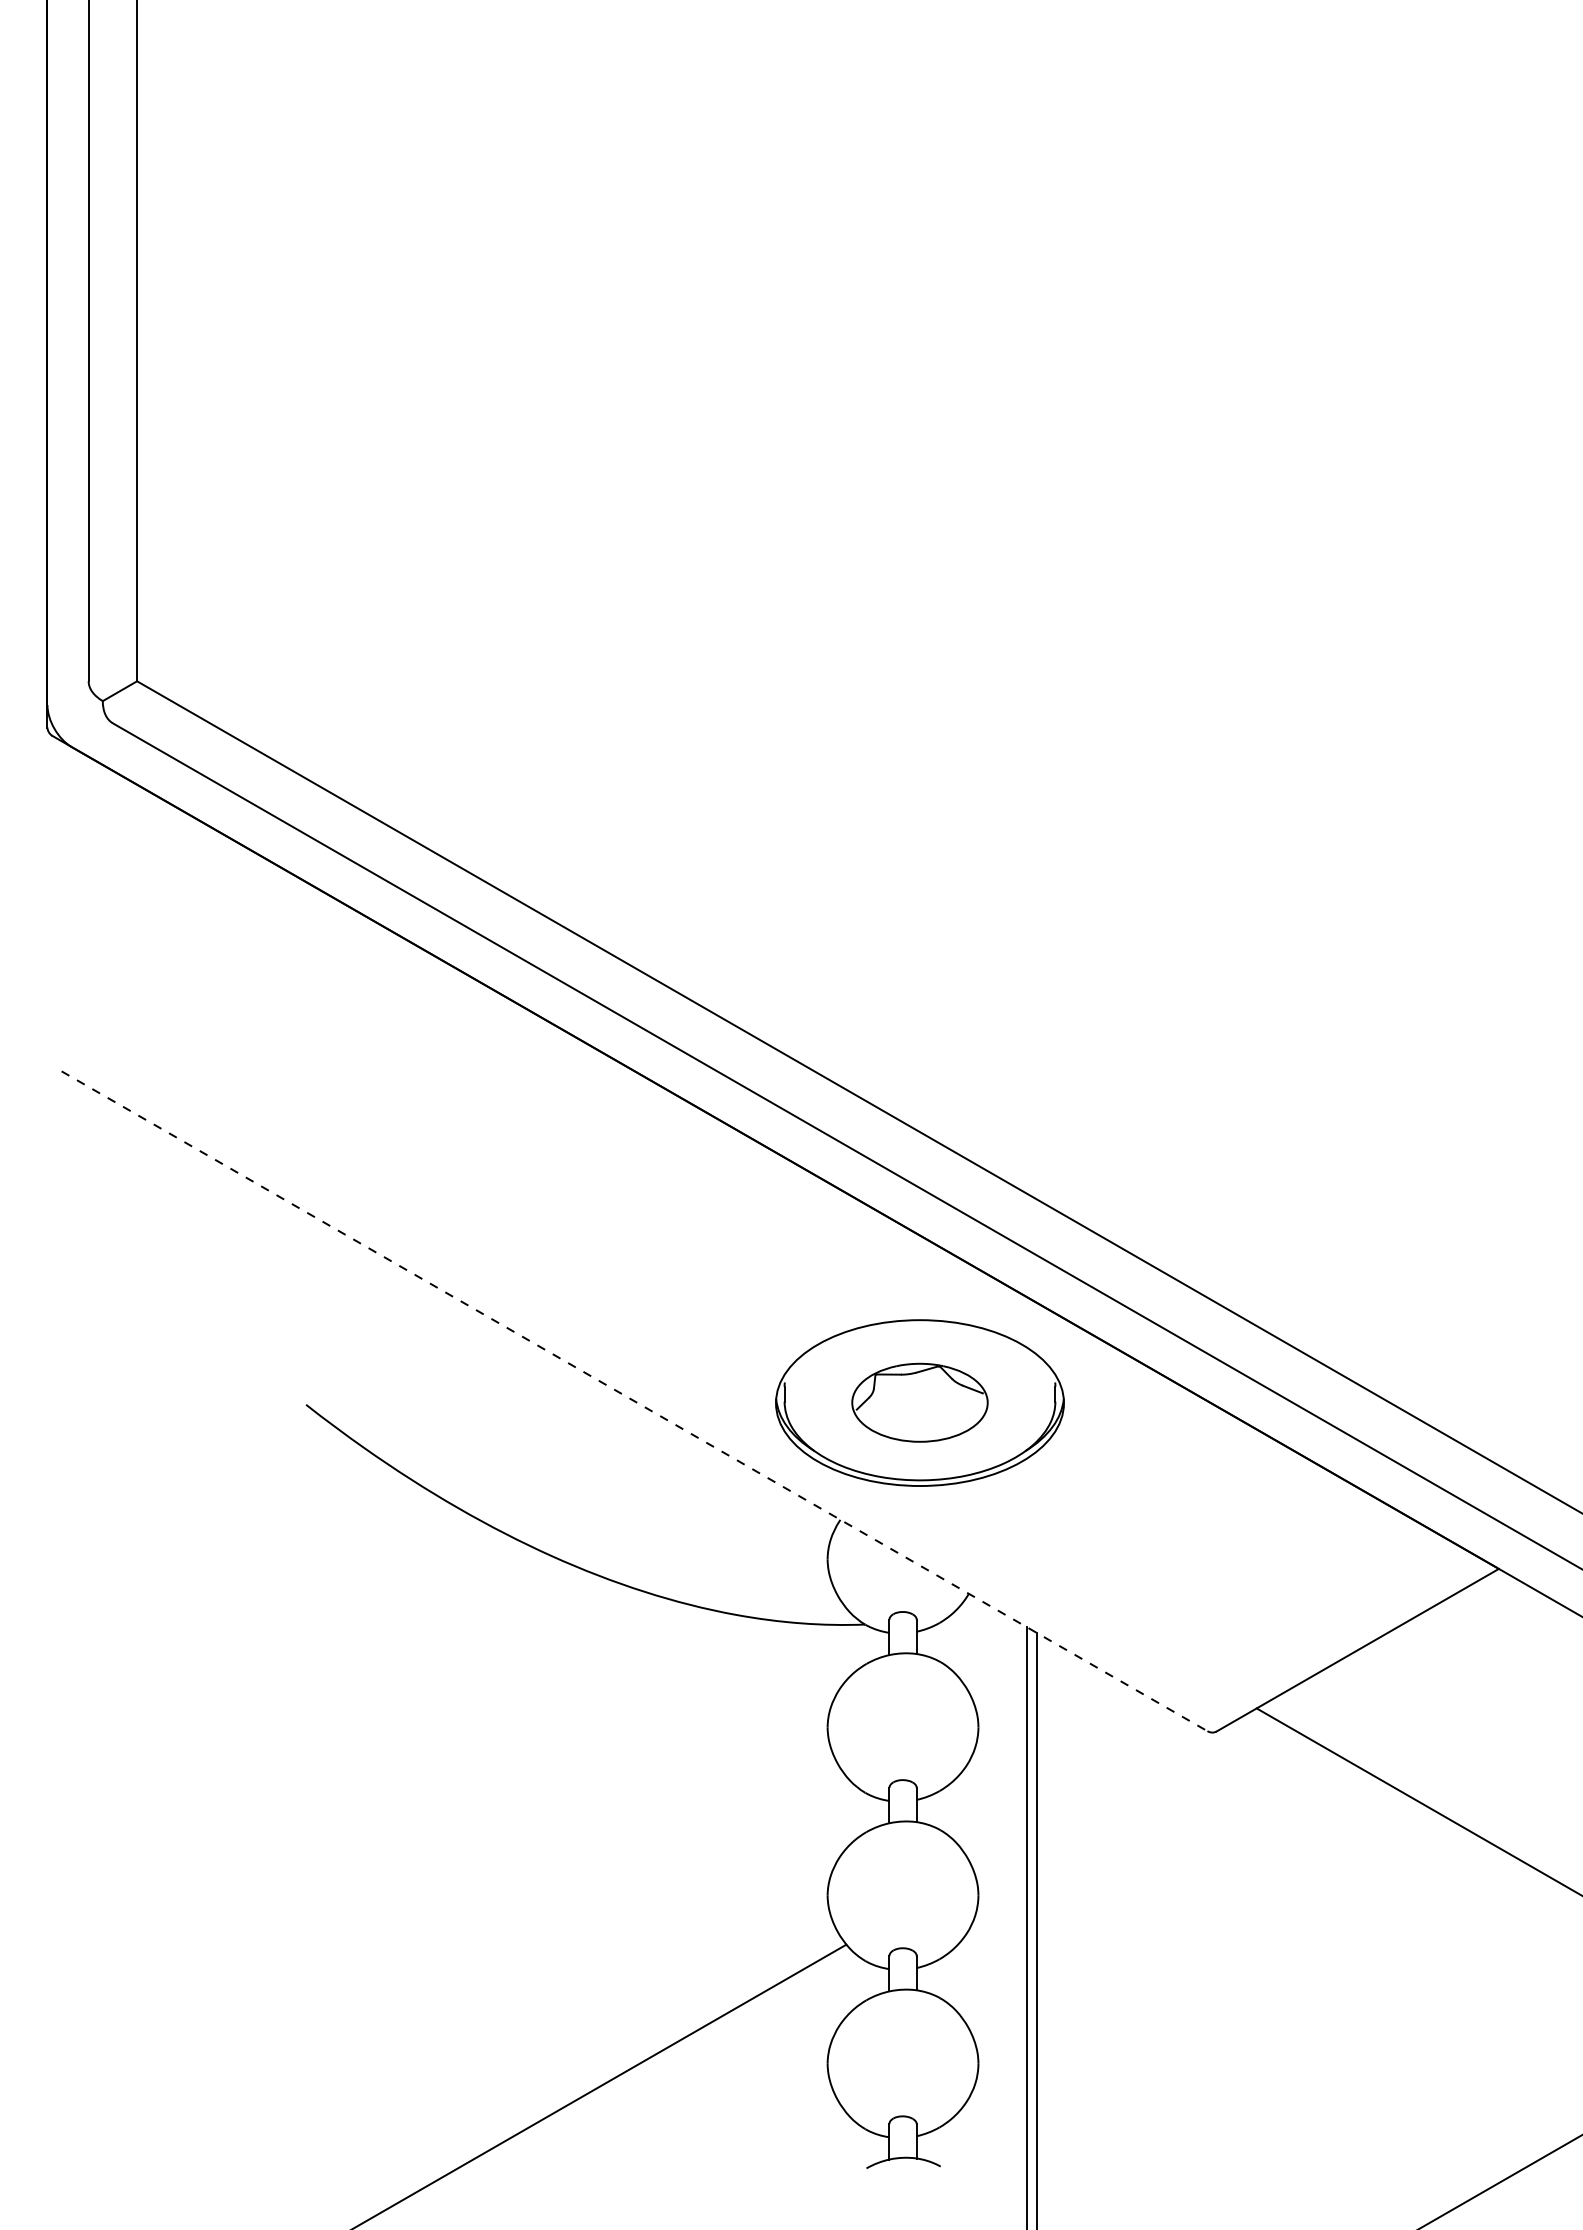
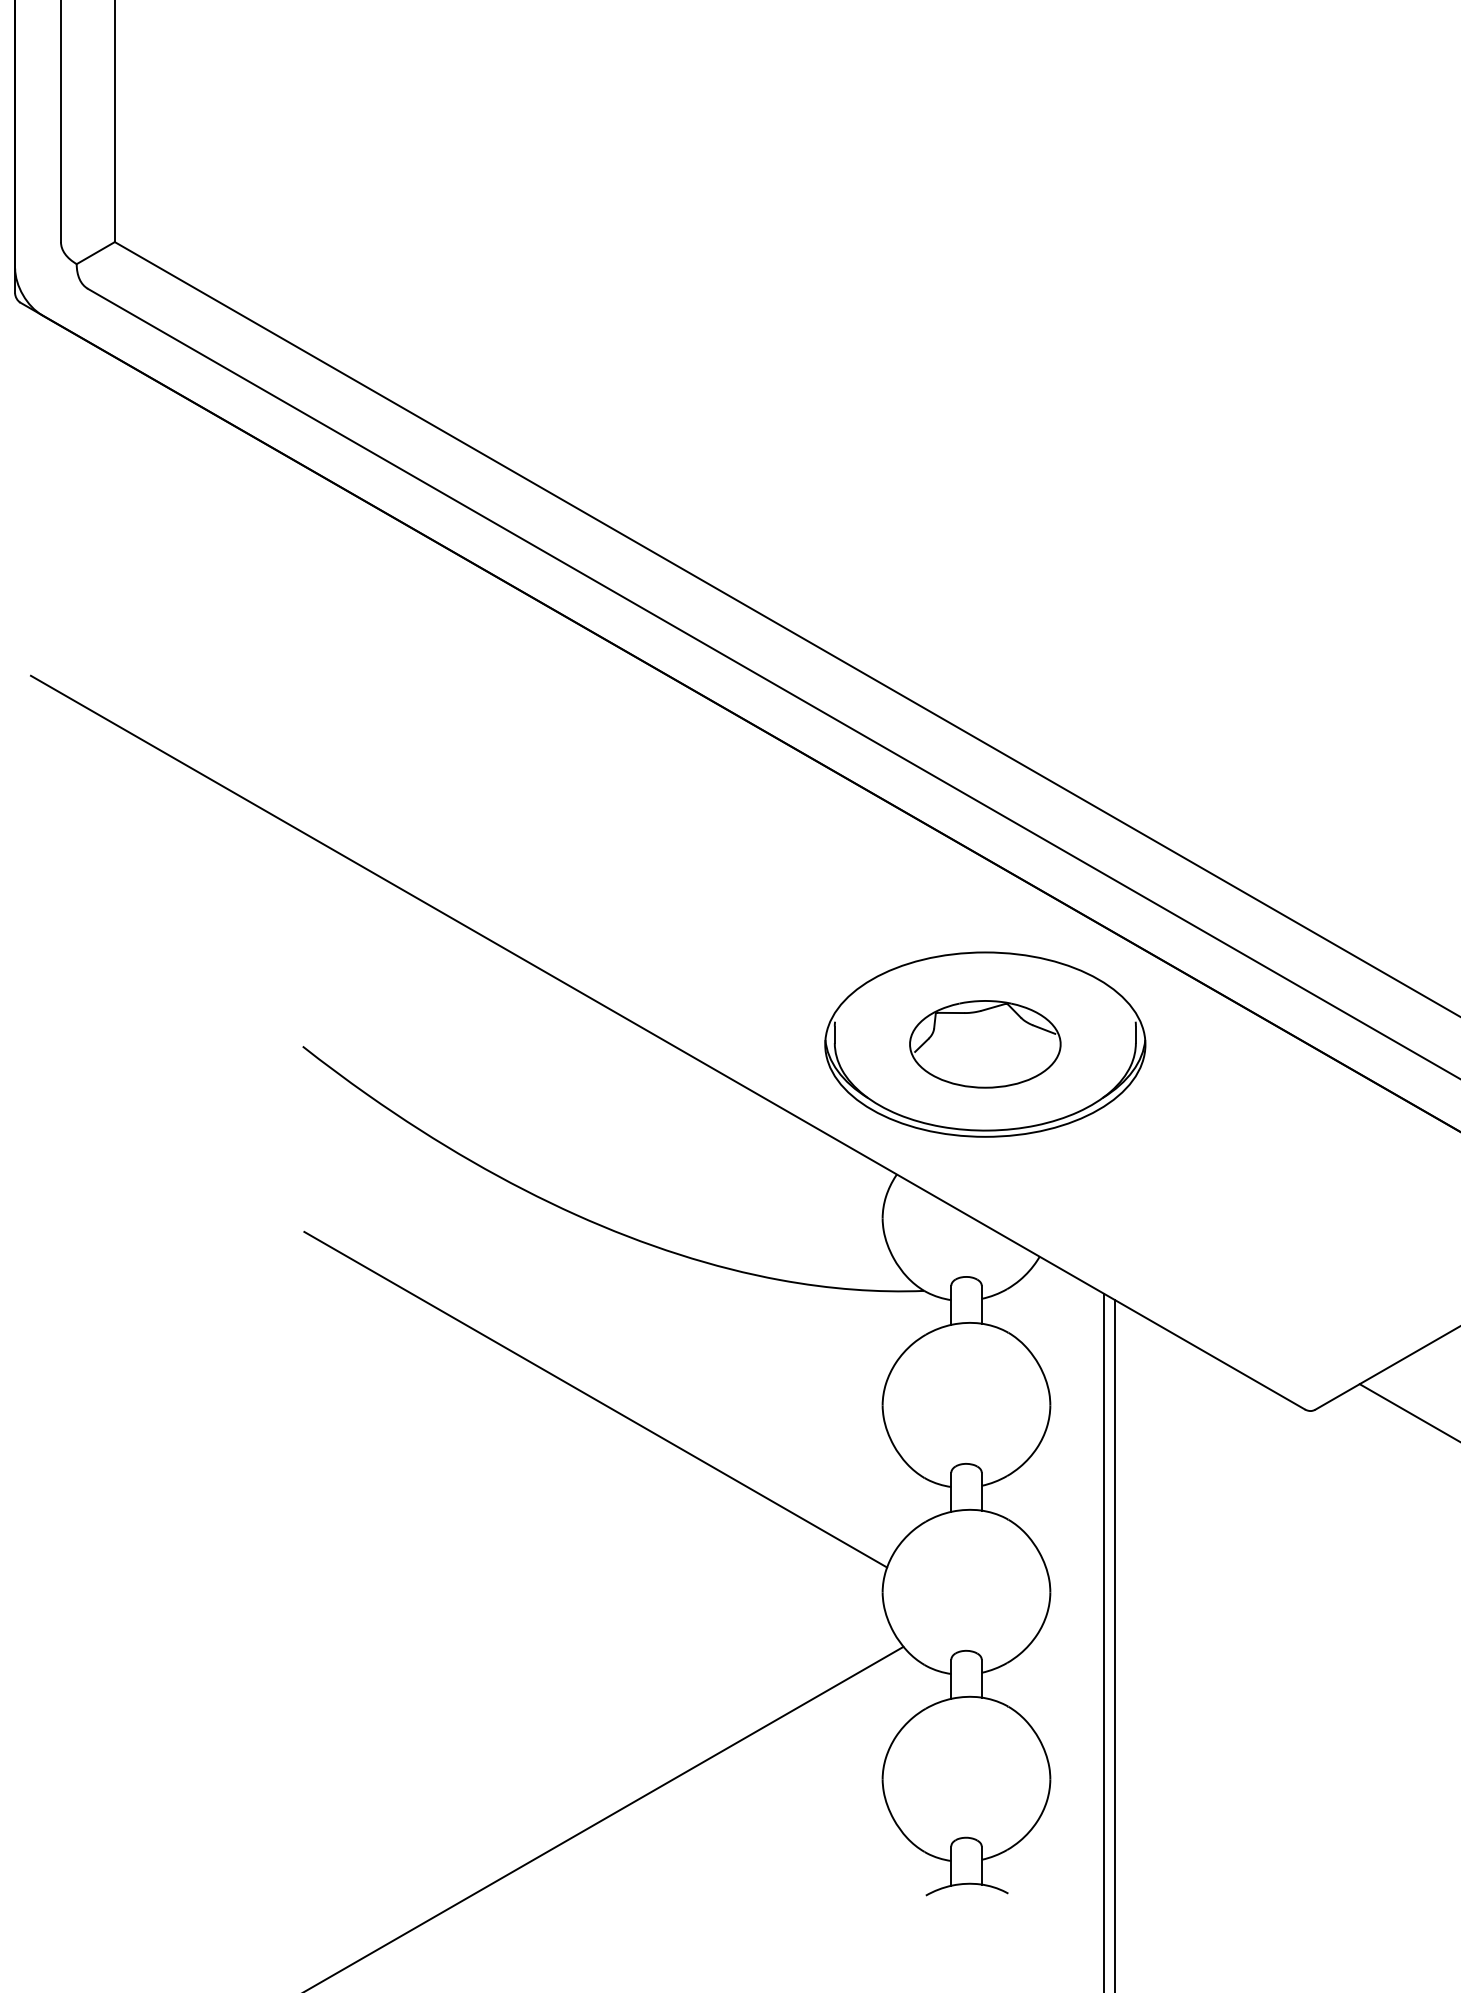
line: (634, 1401) -> (667, 1042), dashed -> solid
line: (569, 1722) -> (595, 1399), added

